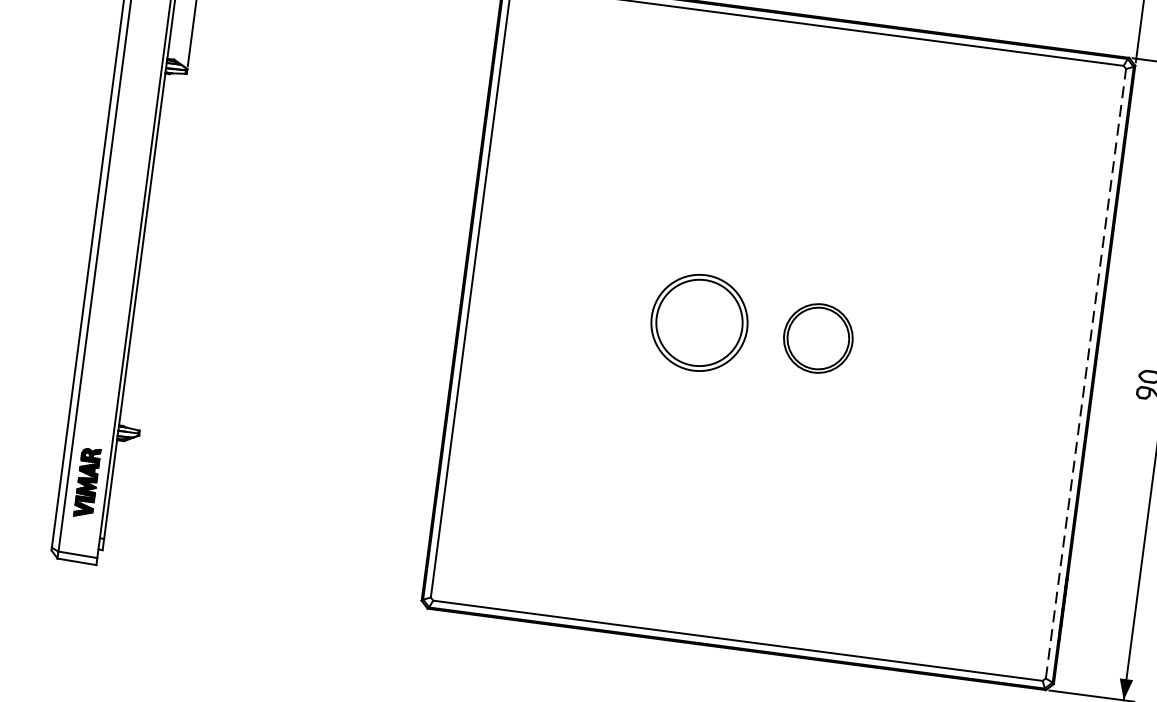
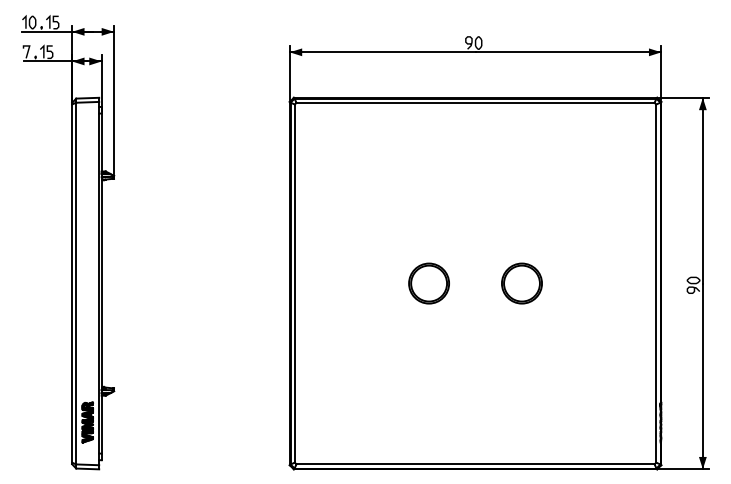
part: (698, 322) -> (428, 283), size x0.71
part: (817, 338) -> (521, 283), moved
line: (1086, 373) -> (656, 283), dashed -> solid

